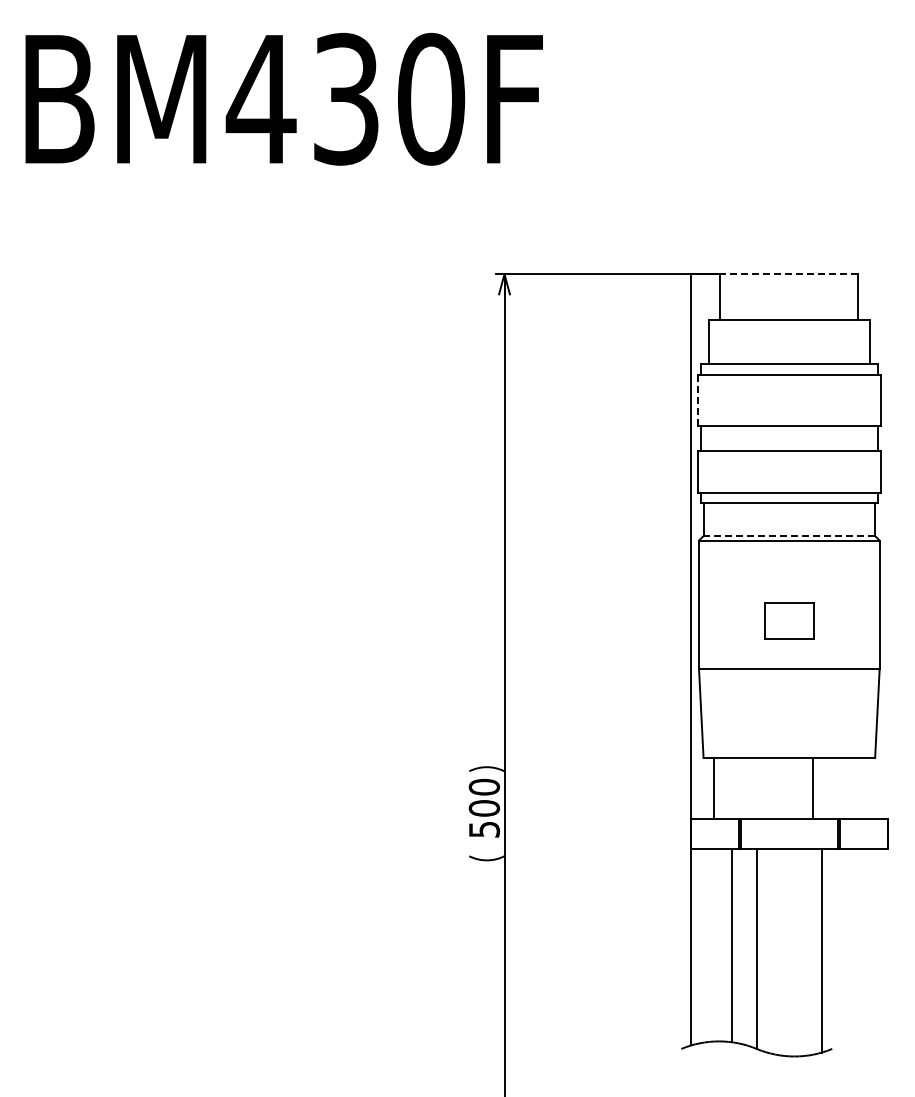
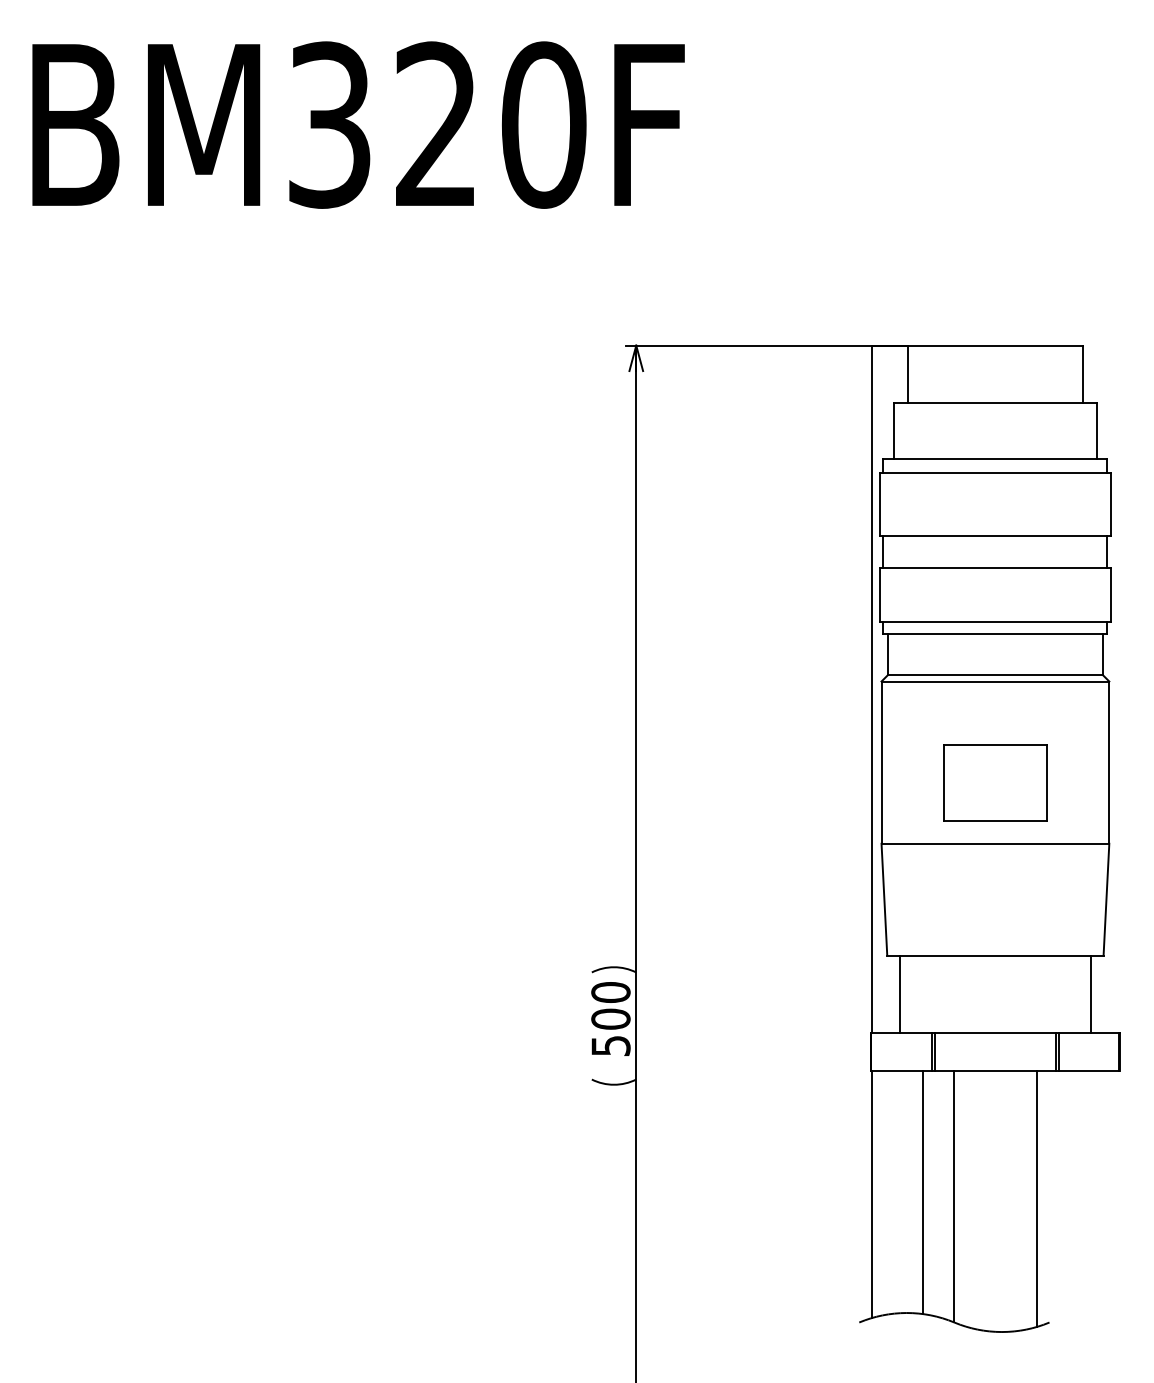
text: (301, 98) -> (380, 124), BM430F -> BM320F
line: (788, 274) -> (994, 346), dashed -> solid
line: (698, 400) -> (880, 504), dashed -> solid
line: (788, 535) -> (994, 675), dashed -> solid
part: (788, 620) -> (994, 782), size x1.67
line: (813, 788) -> (1091, 994), moved

